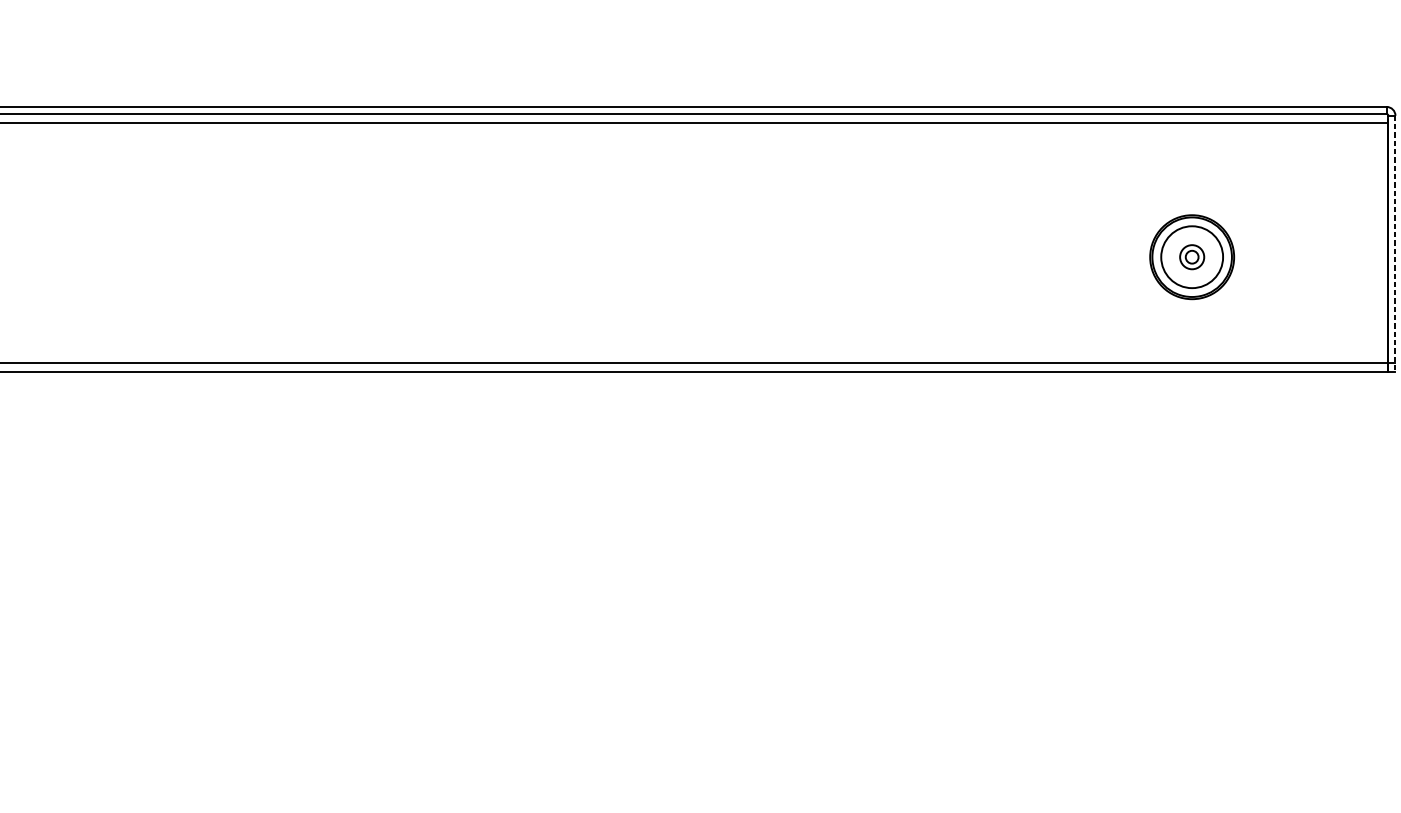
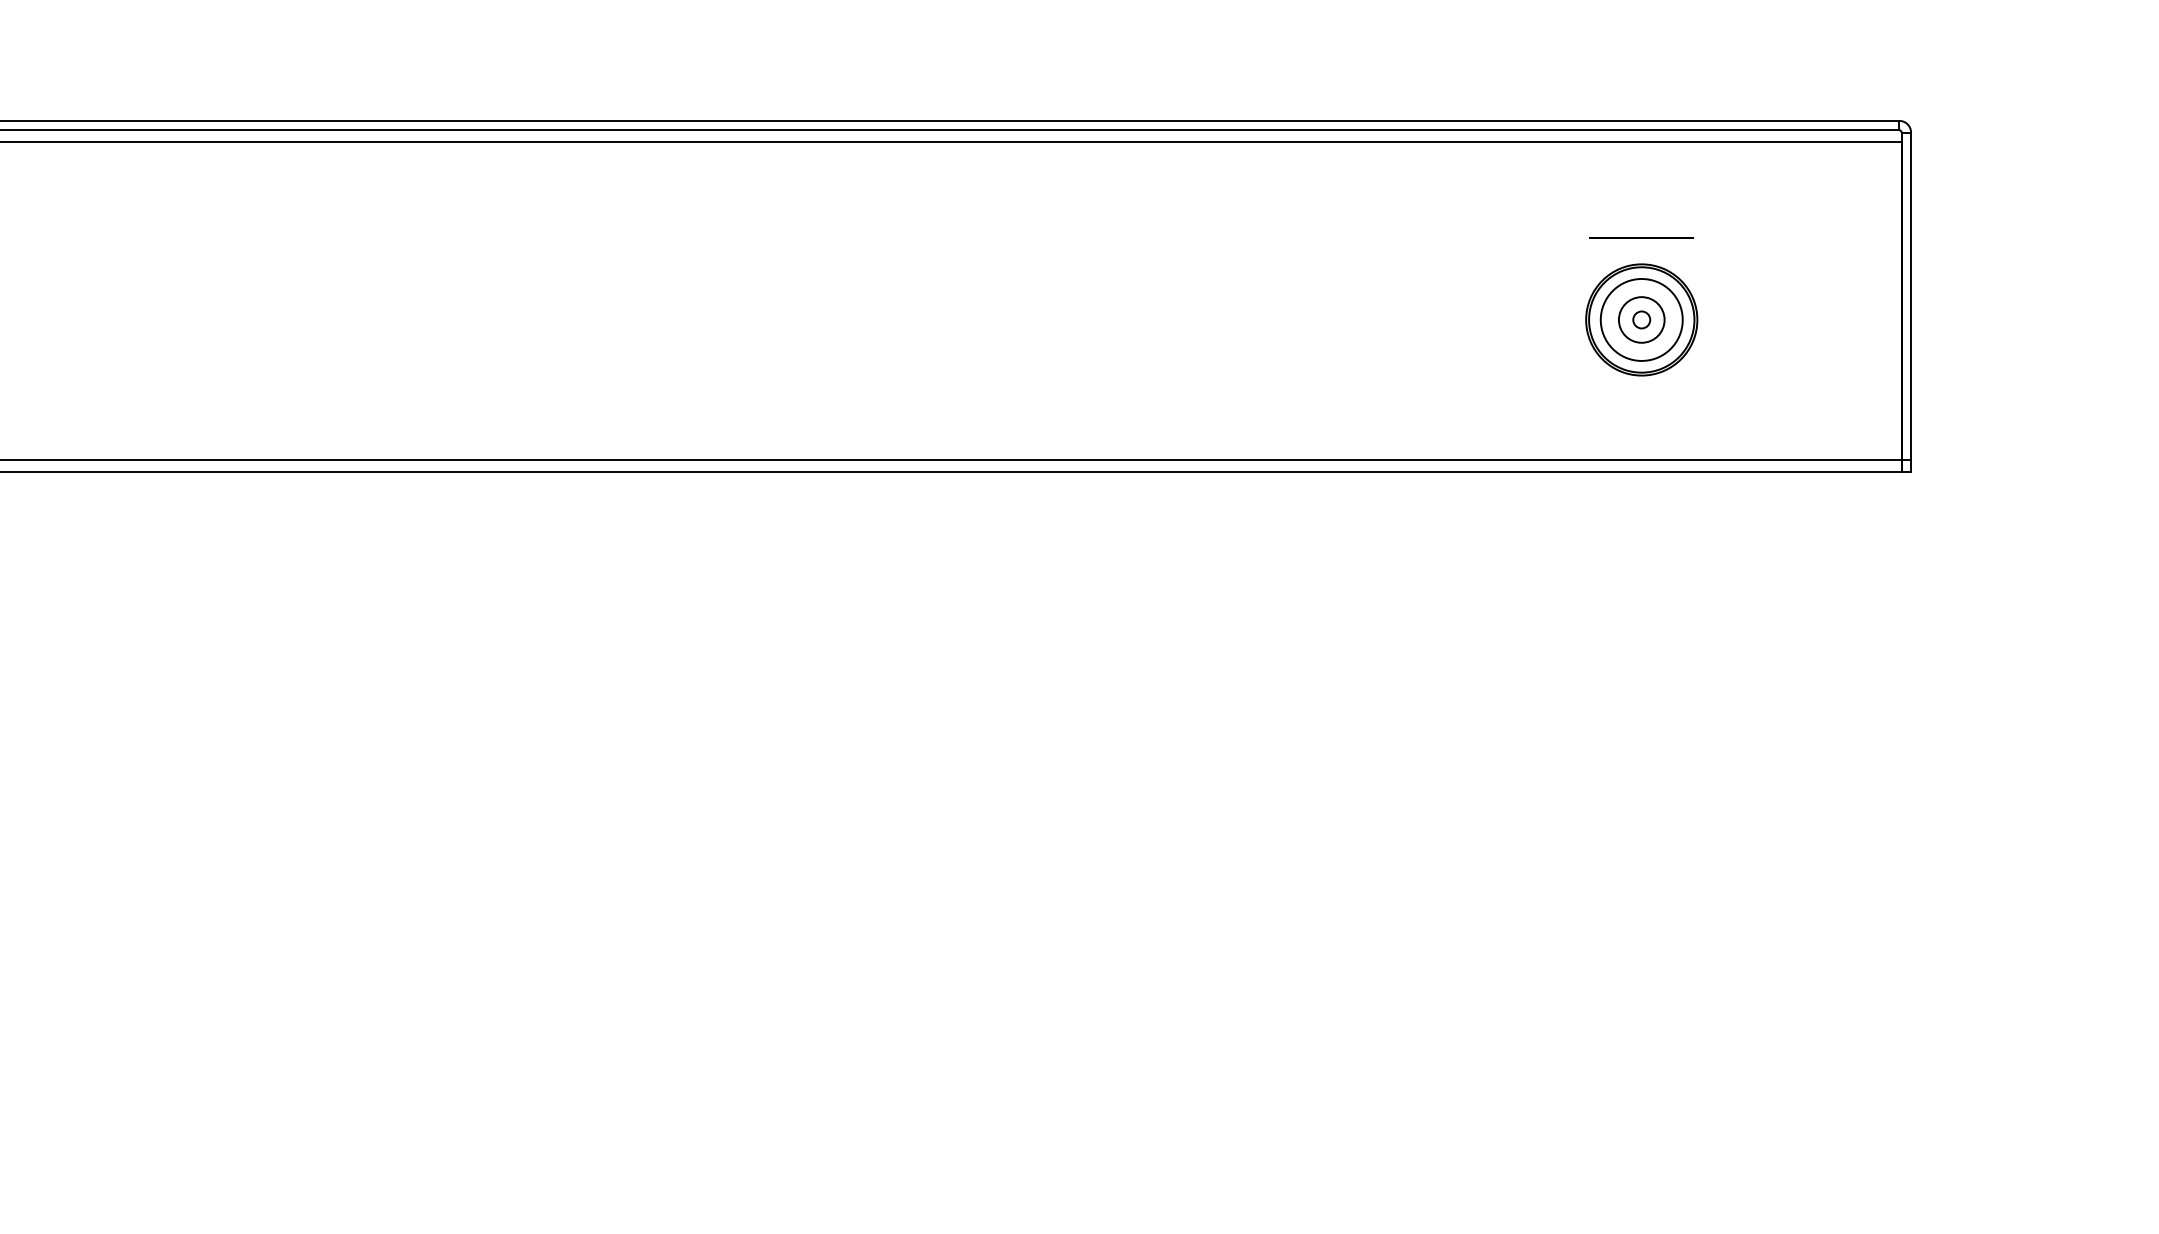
line: (1191, 194) -> (1641, 237), added
line: (1395, 244) -> (1911, 302), dashed -> solid
circle: (1191, 256) -> (1641, 319), size x1.43

